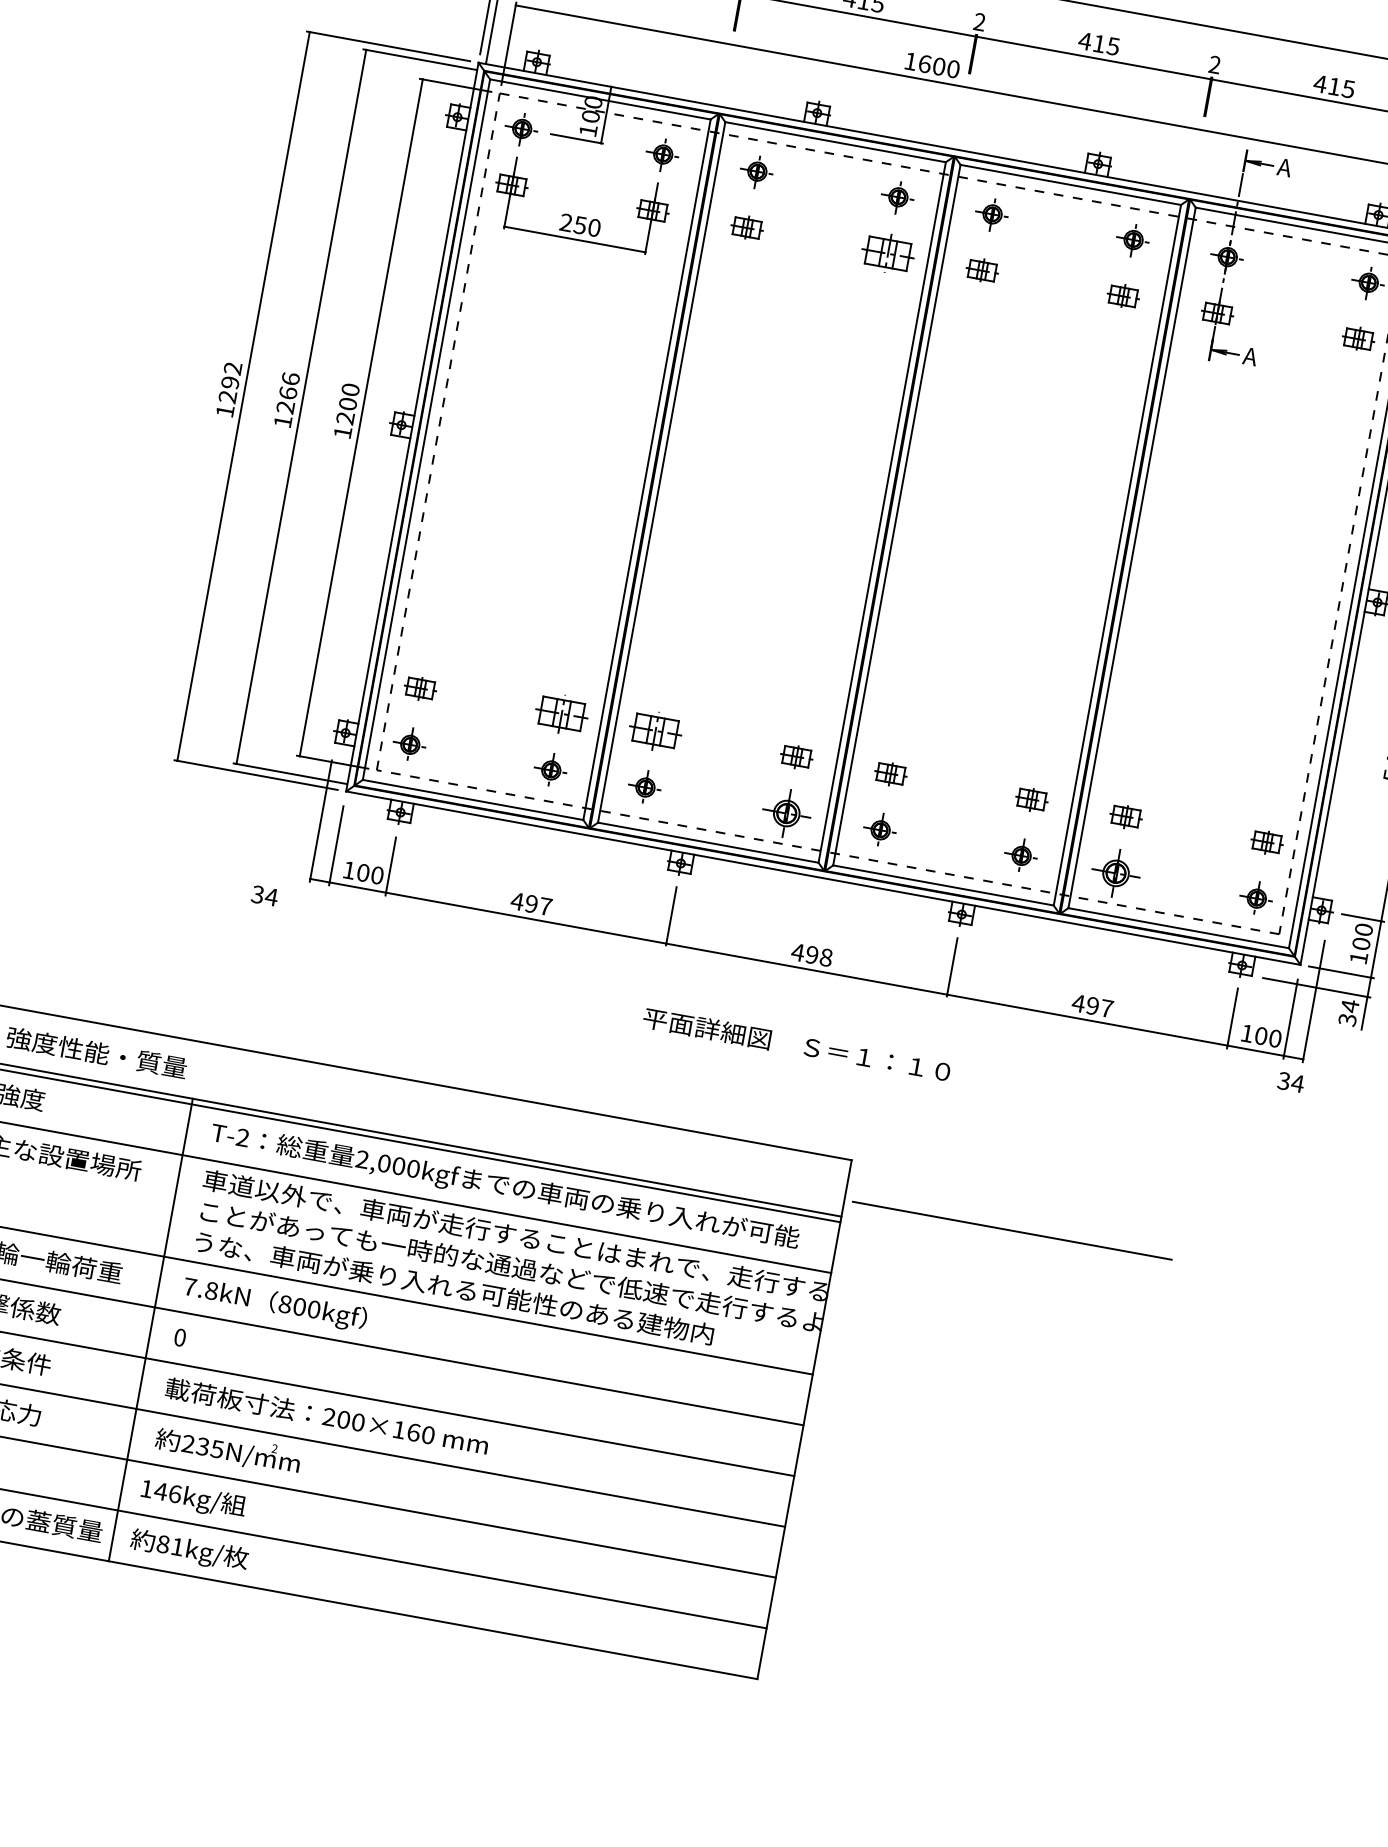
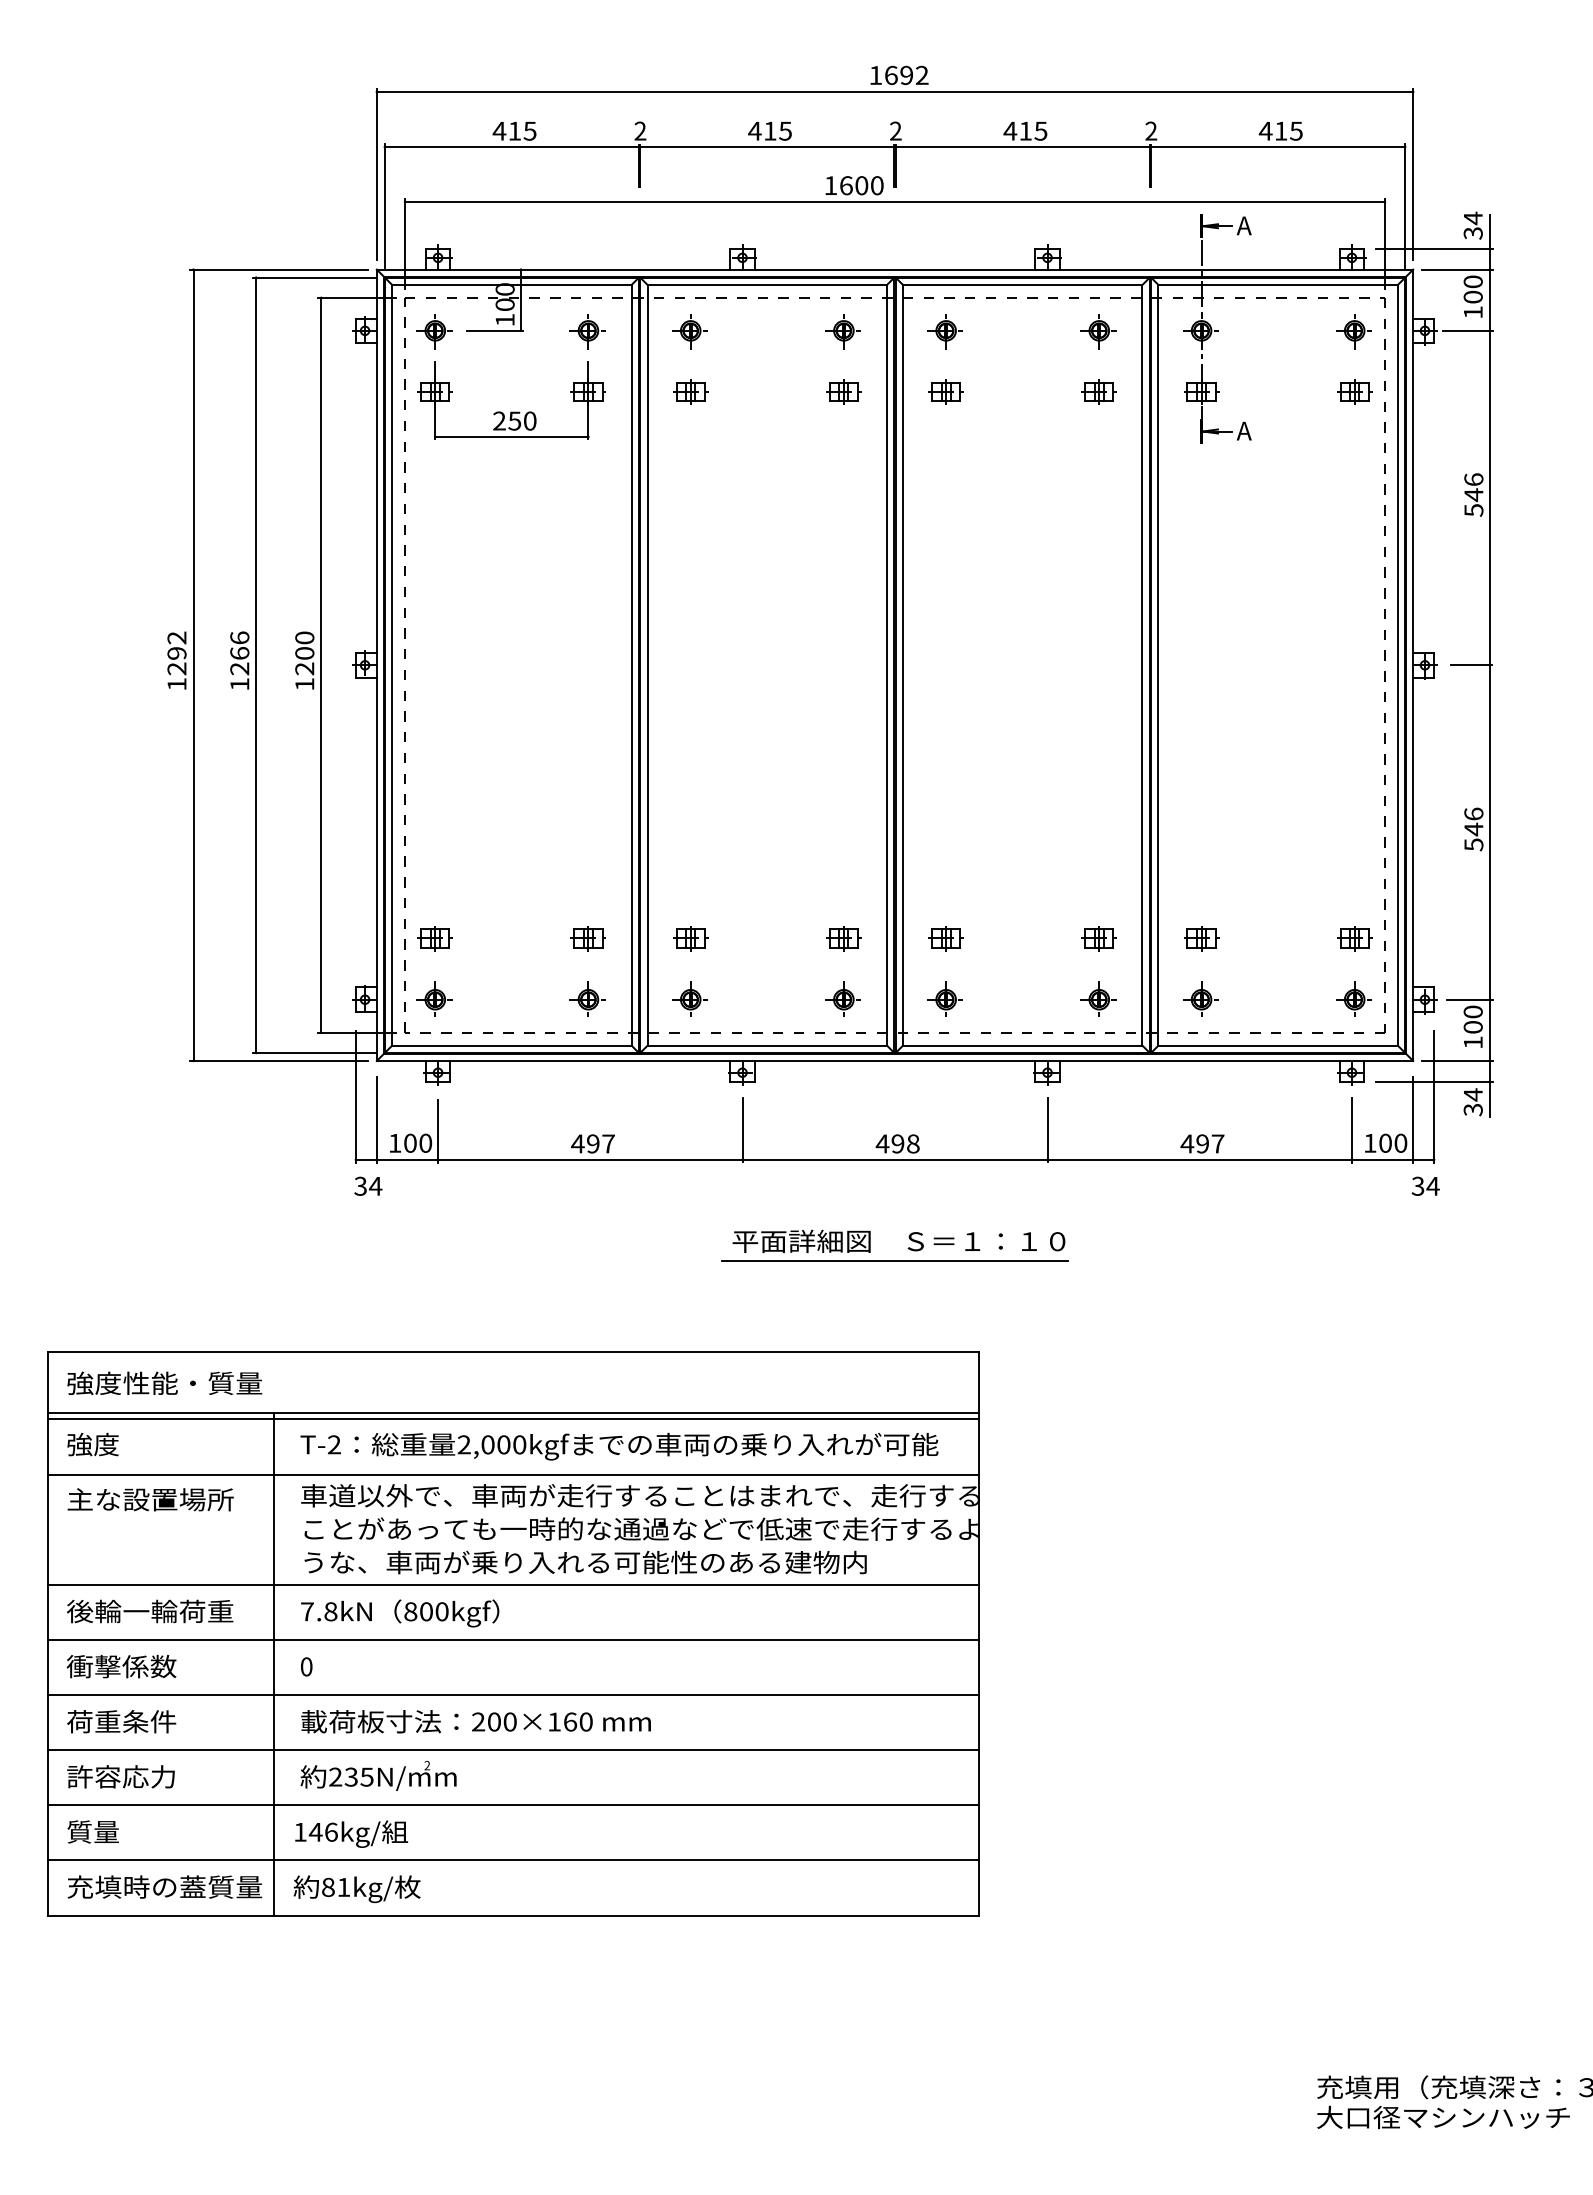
part: (887, 253) -> (843, 391), size x0.62
part: (560, 713) -> (587, 938), size x0.62
part: (655, 731) -> (690, 938), size x0.62
part: (785, 811) -> (842, 998), size x0.71
part: (1115, 871) -> (1200, 998), size x0.71
text: (265, 895) -> (368, 1185), moved
line: (1011, 1230) -> (894, 1260), moved

